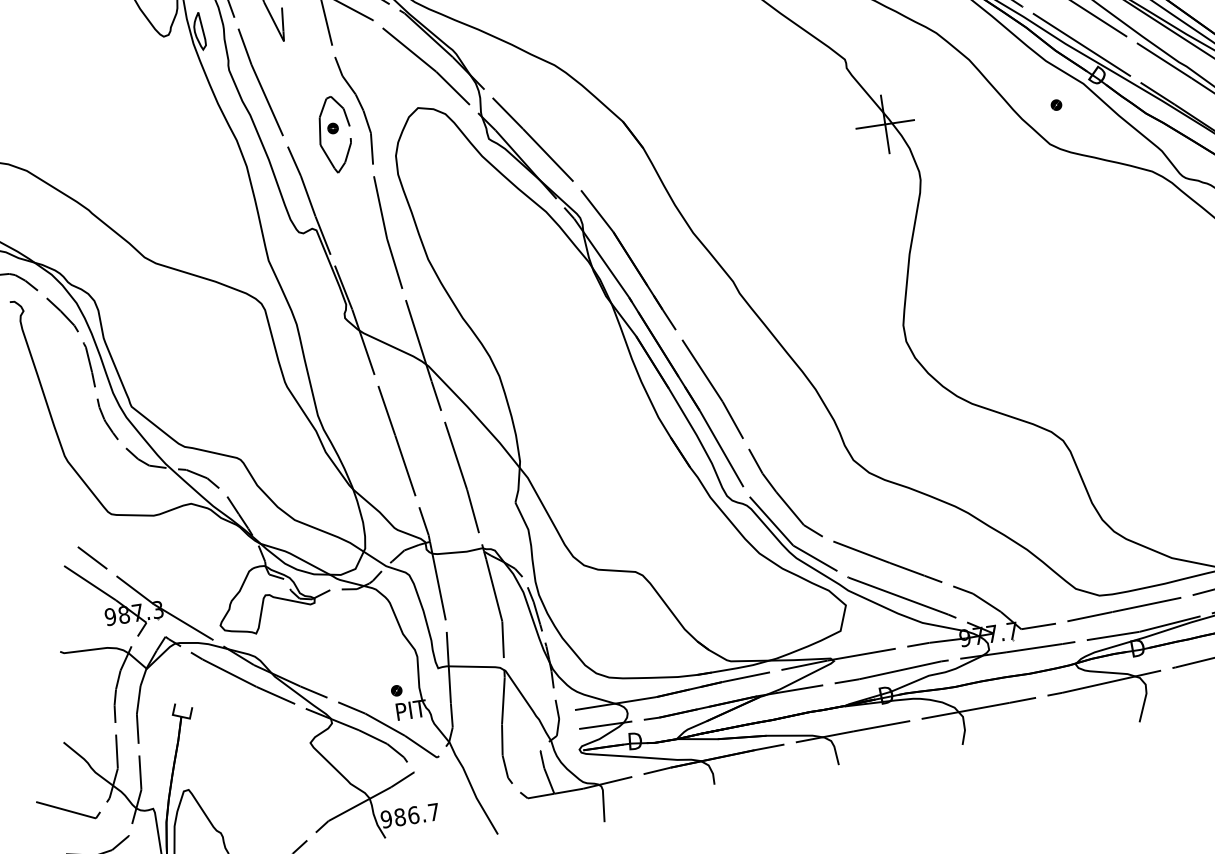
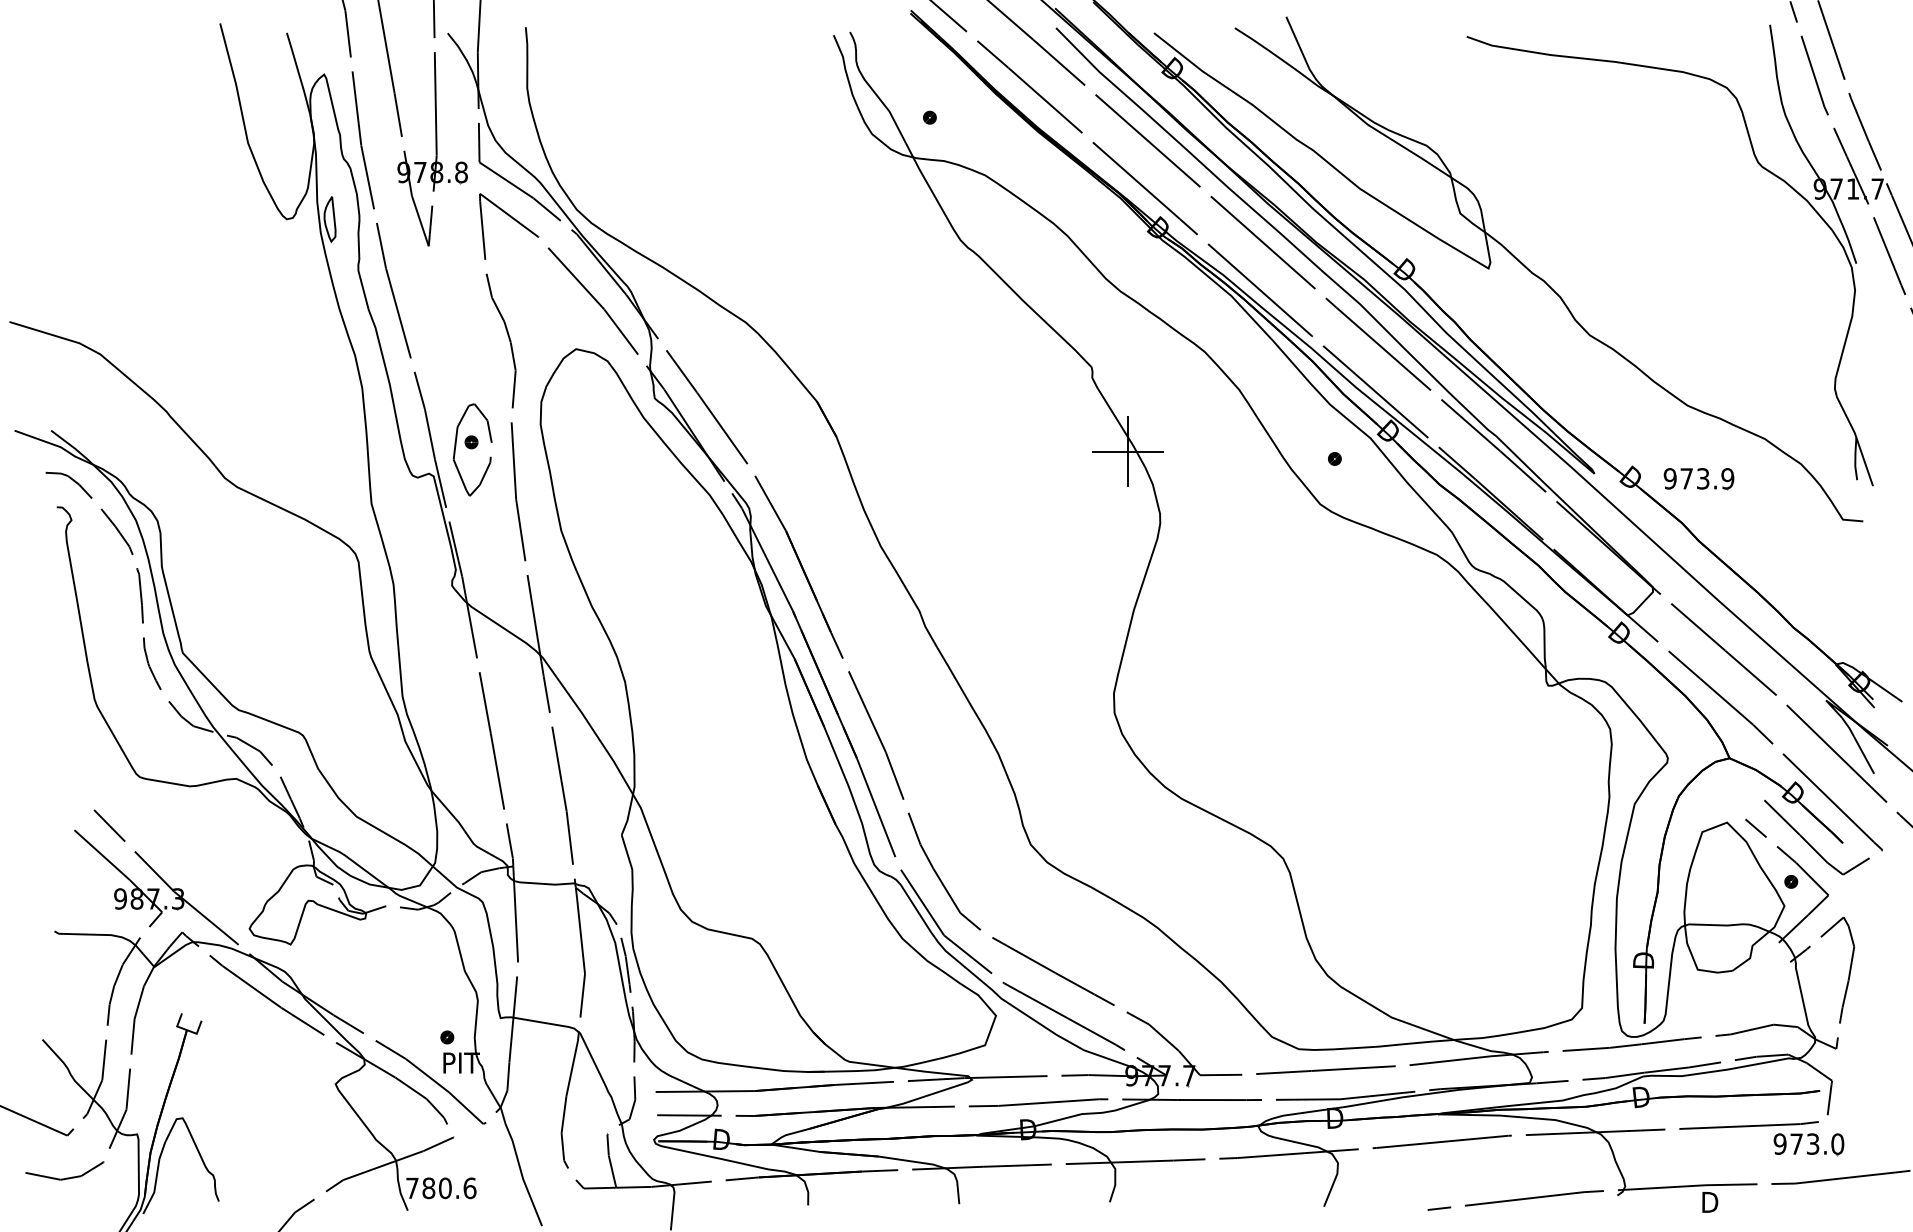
part: (334, 134) -> (472, 449), moved
text: (410, 815) -> (441, 1188), 986.7 -> 780.6

